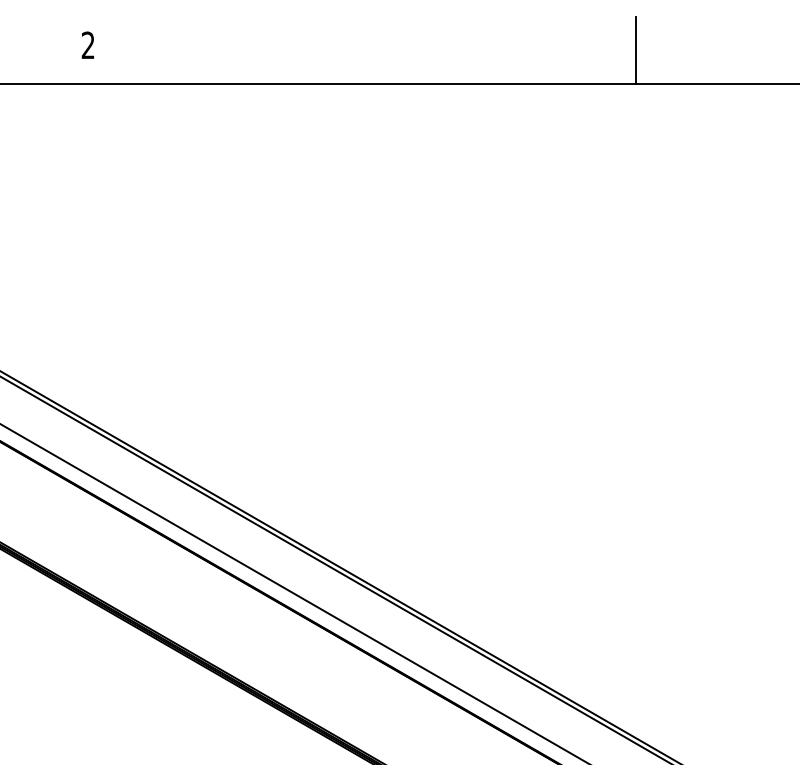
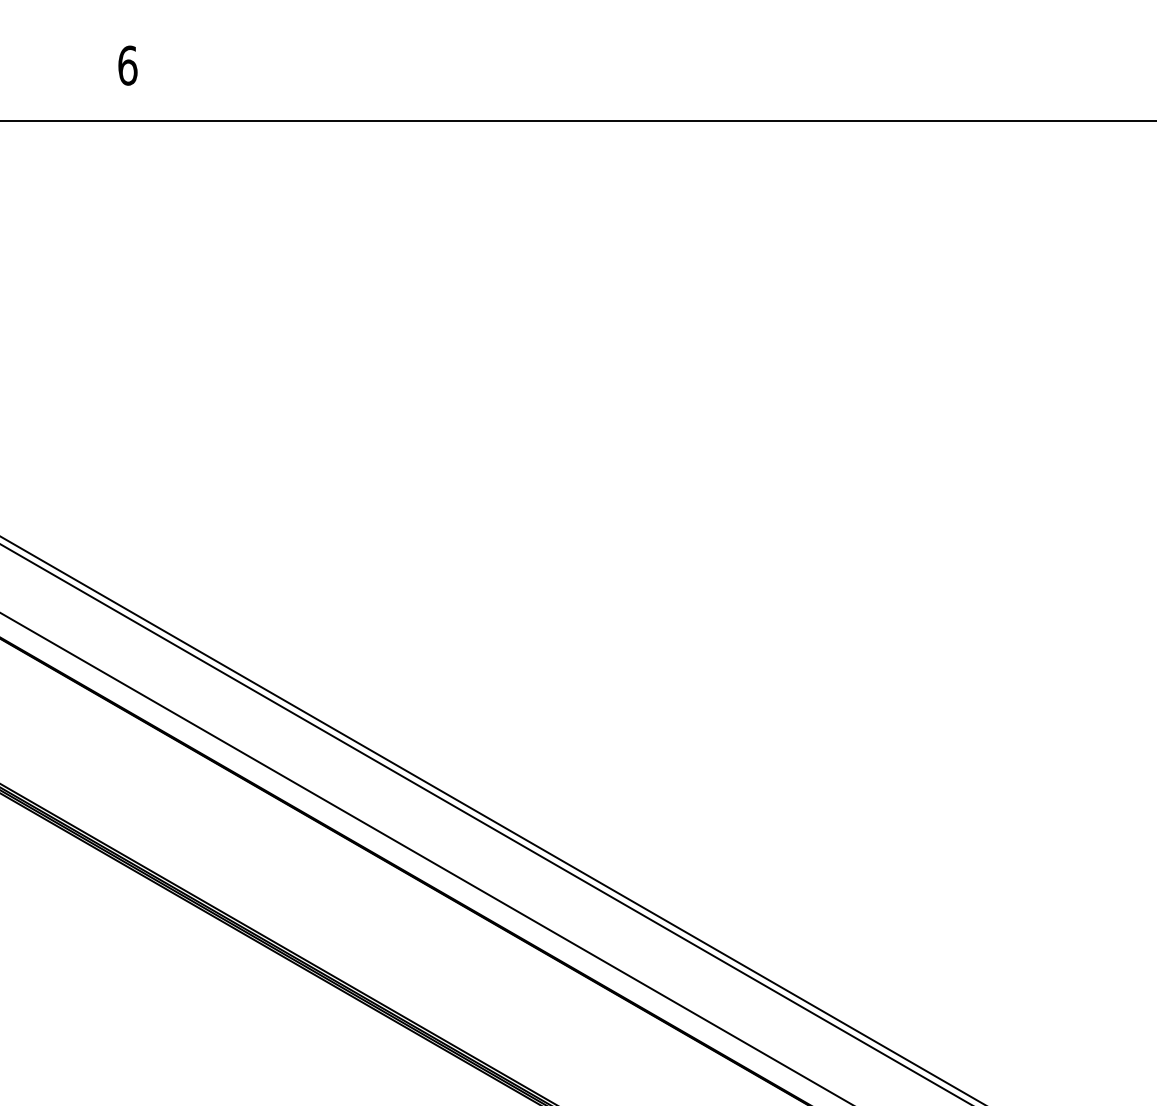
text: (87, 45) -> (126, 65), 2 -> 6
line: (636, 49) -> (920, 71), removed

